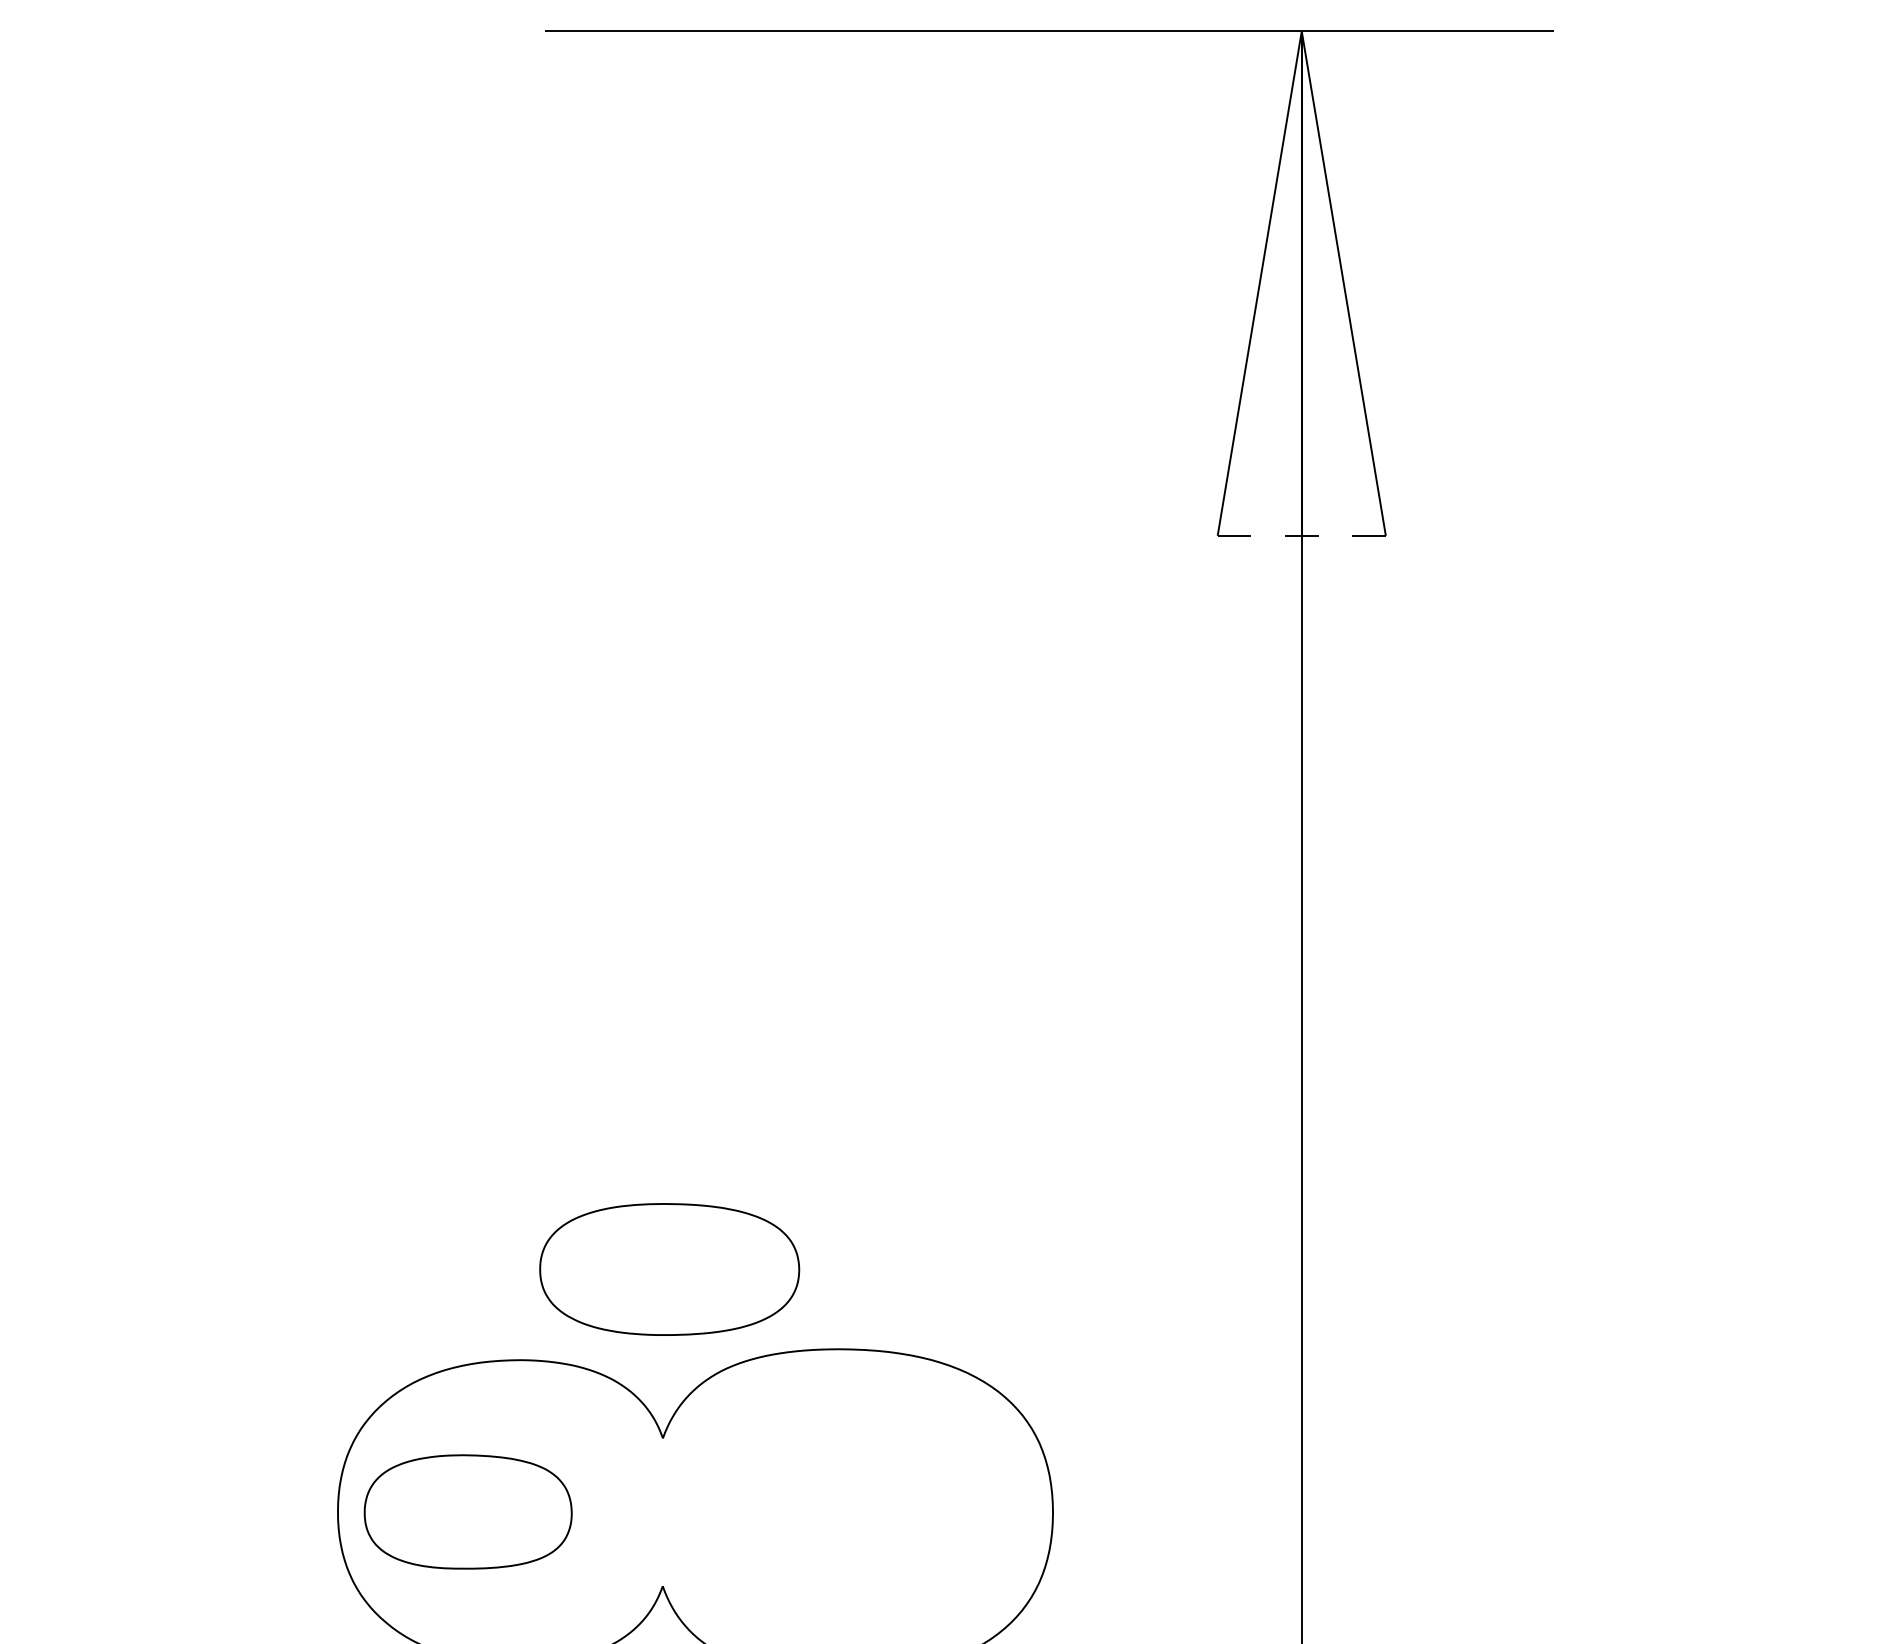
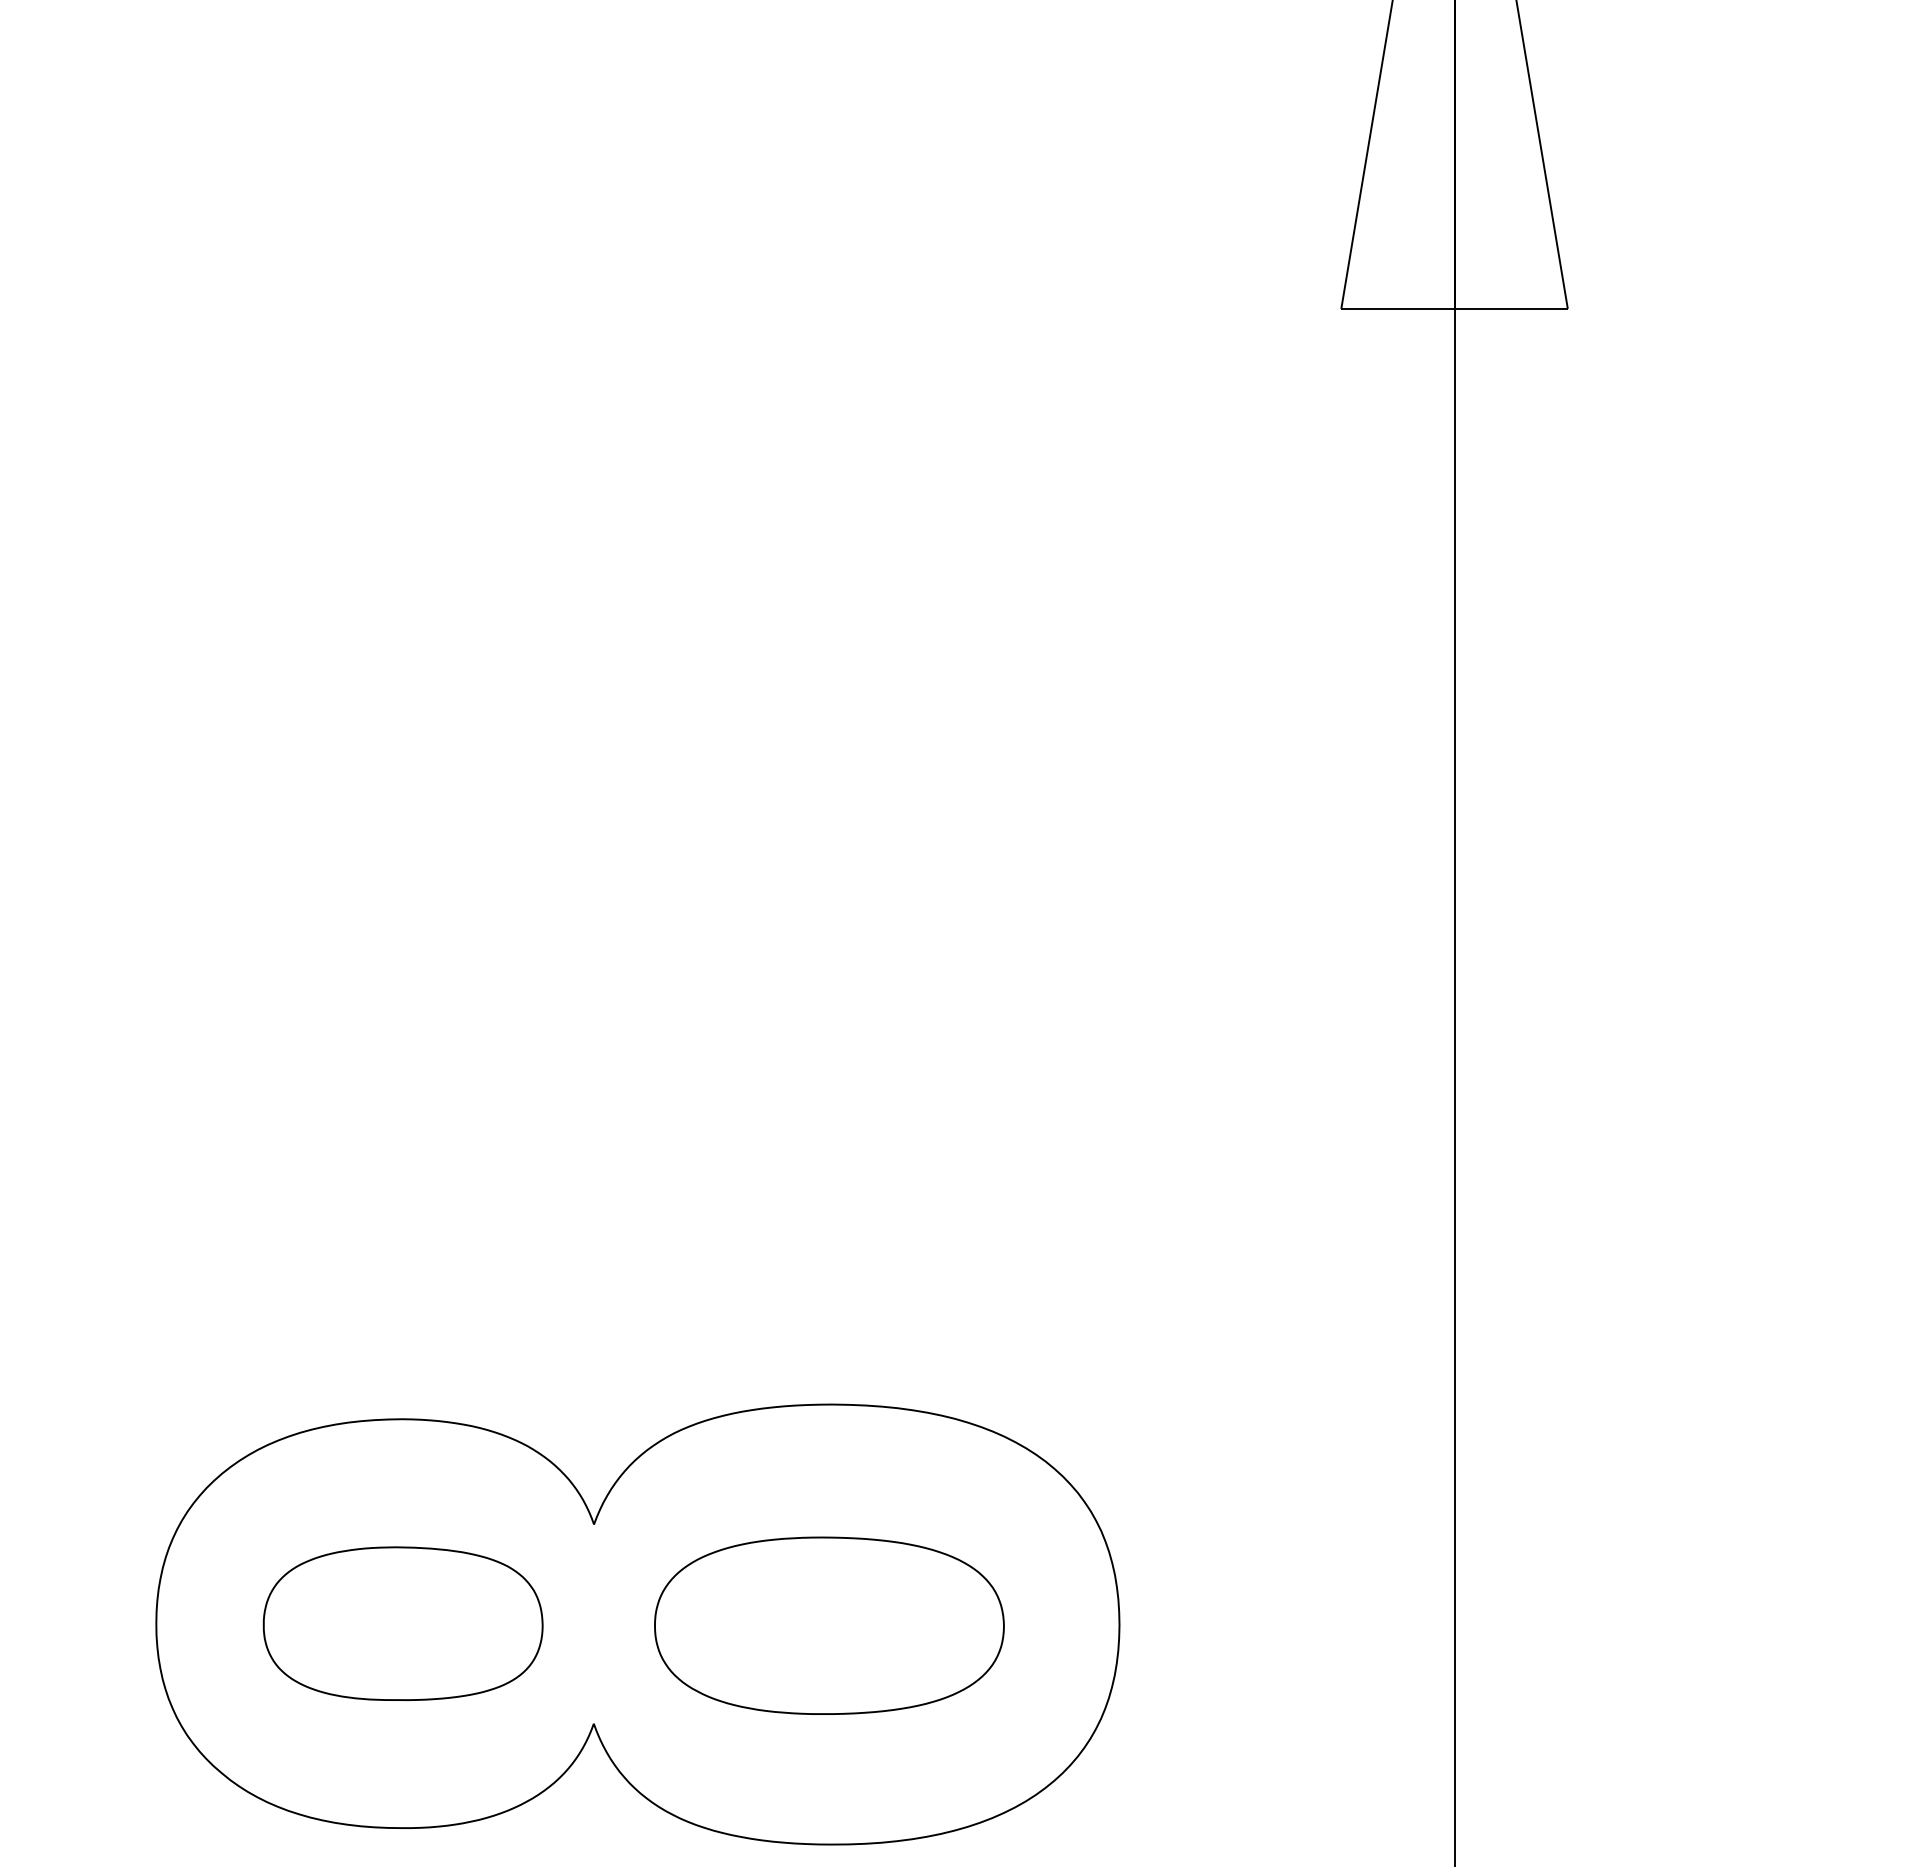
line: (1302, 535) -> (1455, 308), dashed -> solid
part: (669, 1269) -> (829, 1625), moved
part: (467, 1511) -> (402, 1623), moved

